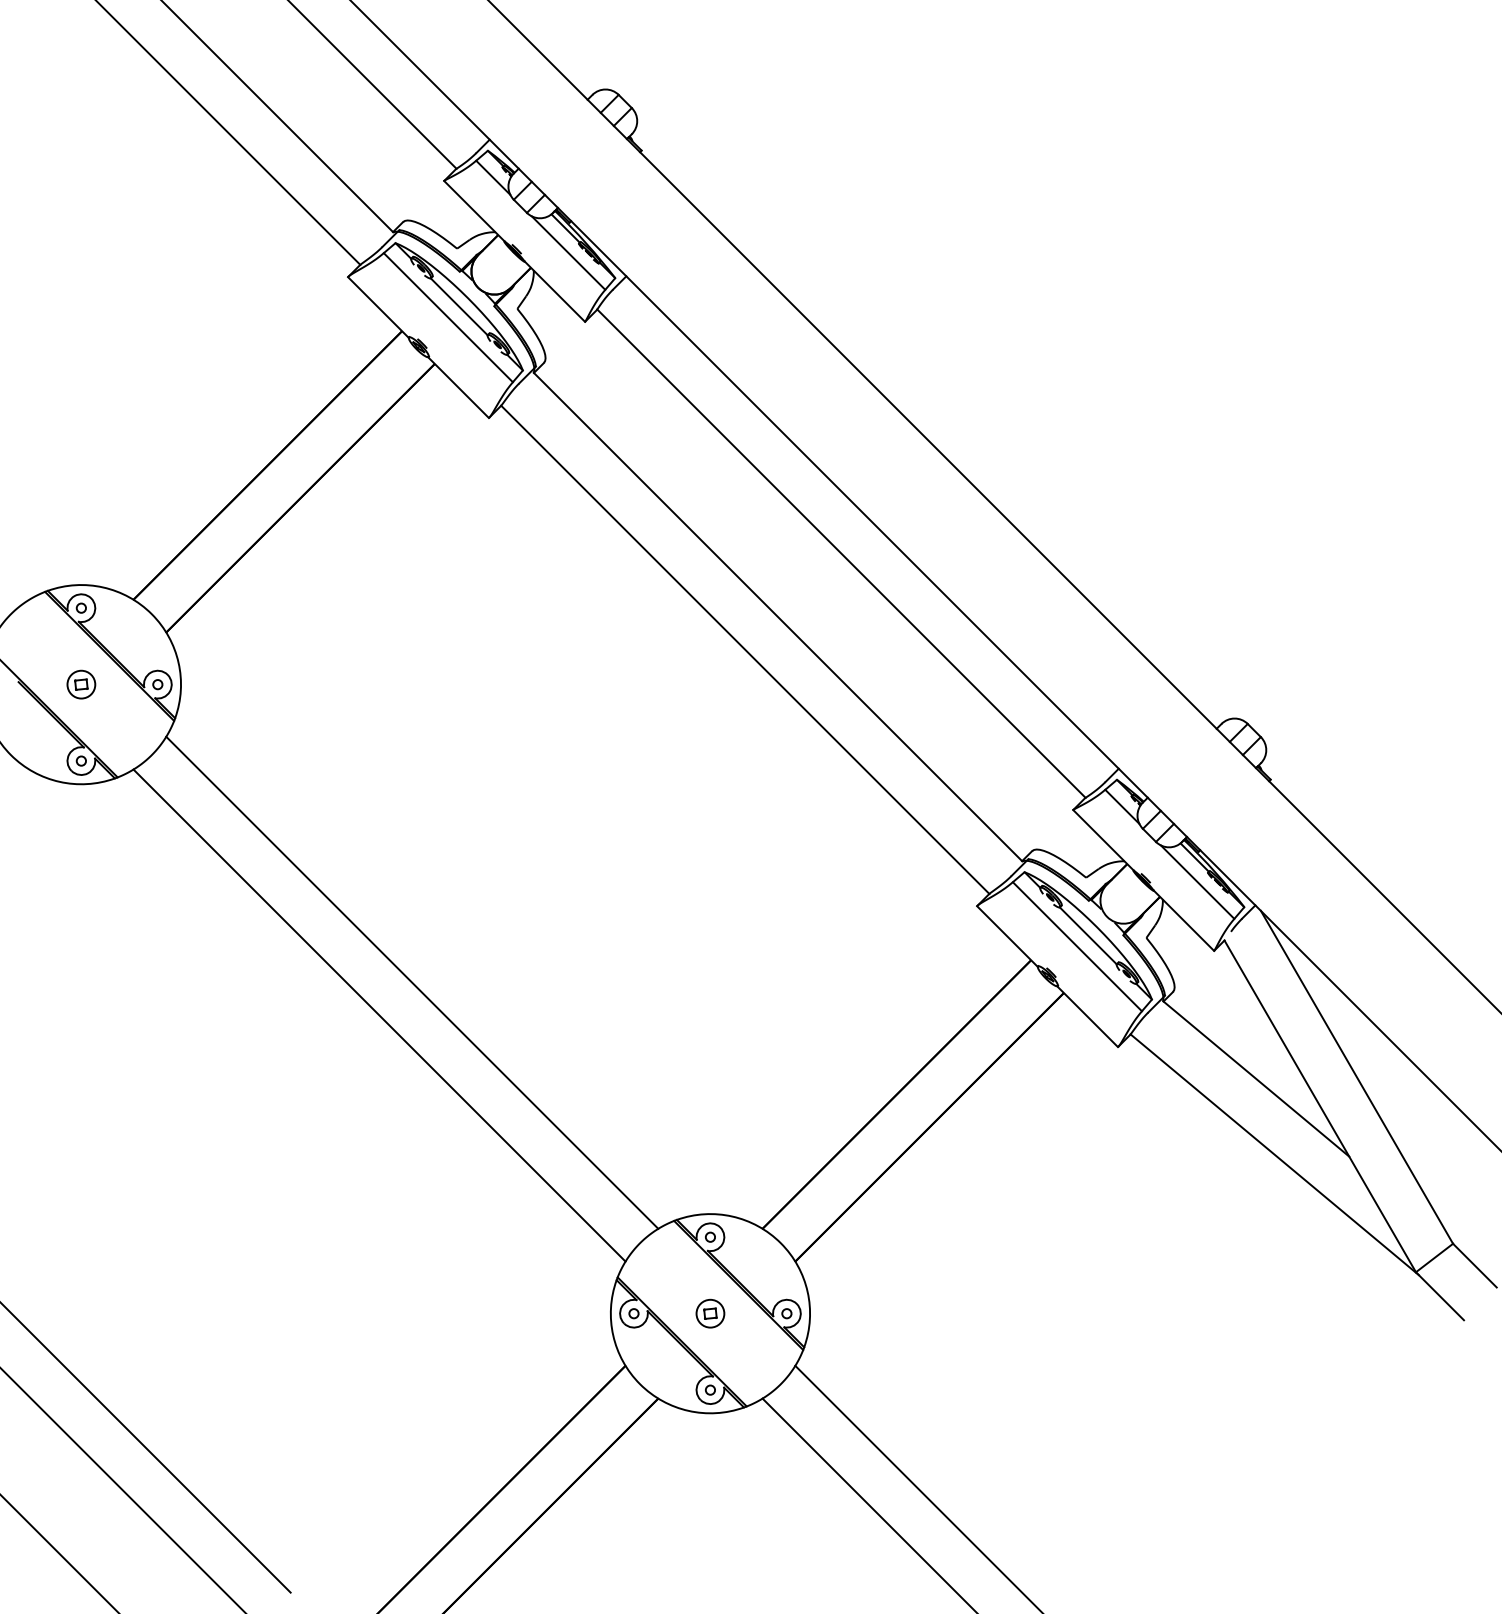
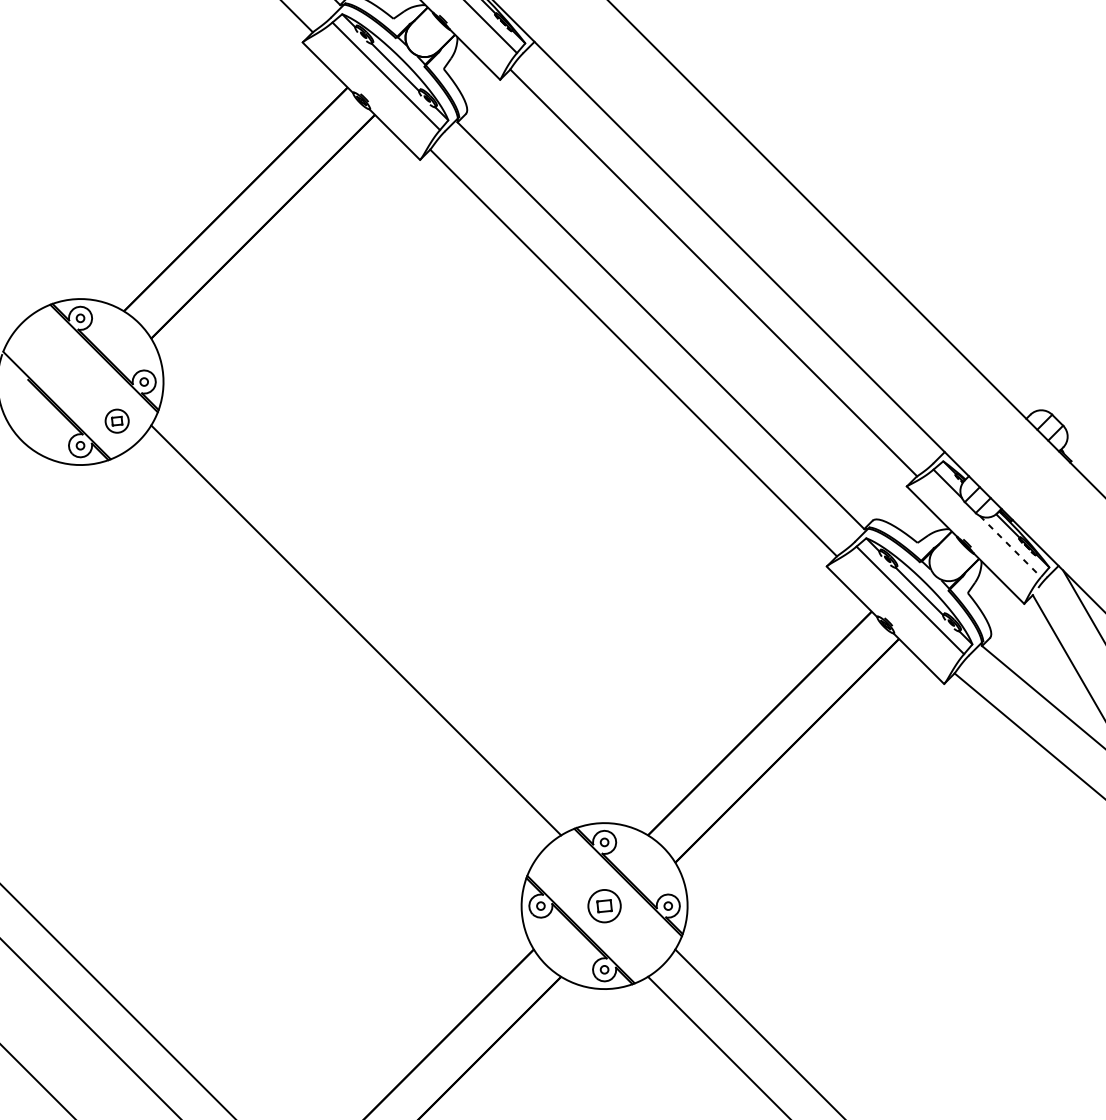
part: (81, 684) -> (117, 421), moved
line: (1197, 882) -> (1010, 546), solid -> dashed
line: (379, 1015) -> (328, 657), removed
part: (710, 1313) -> (604, 905), size x1.4

